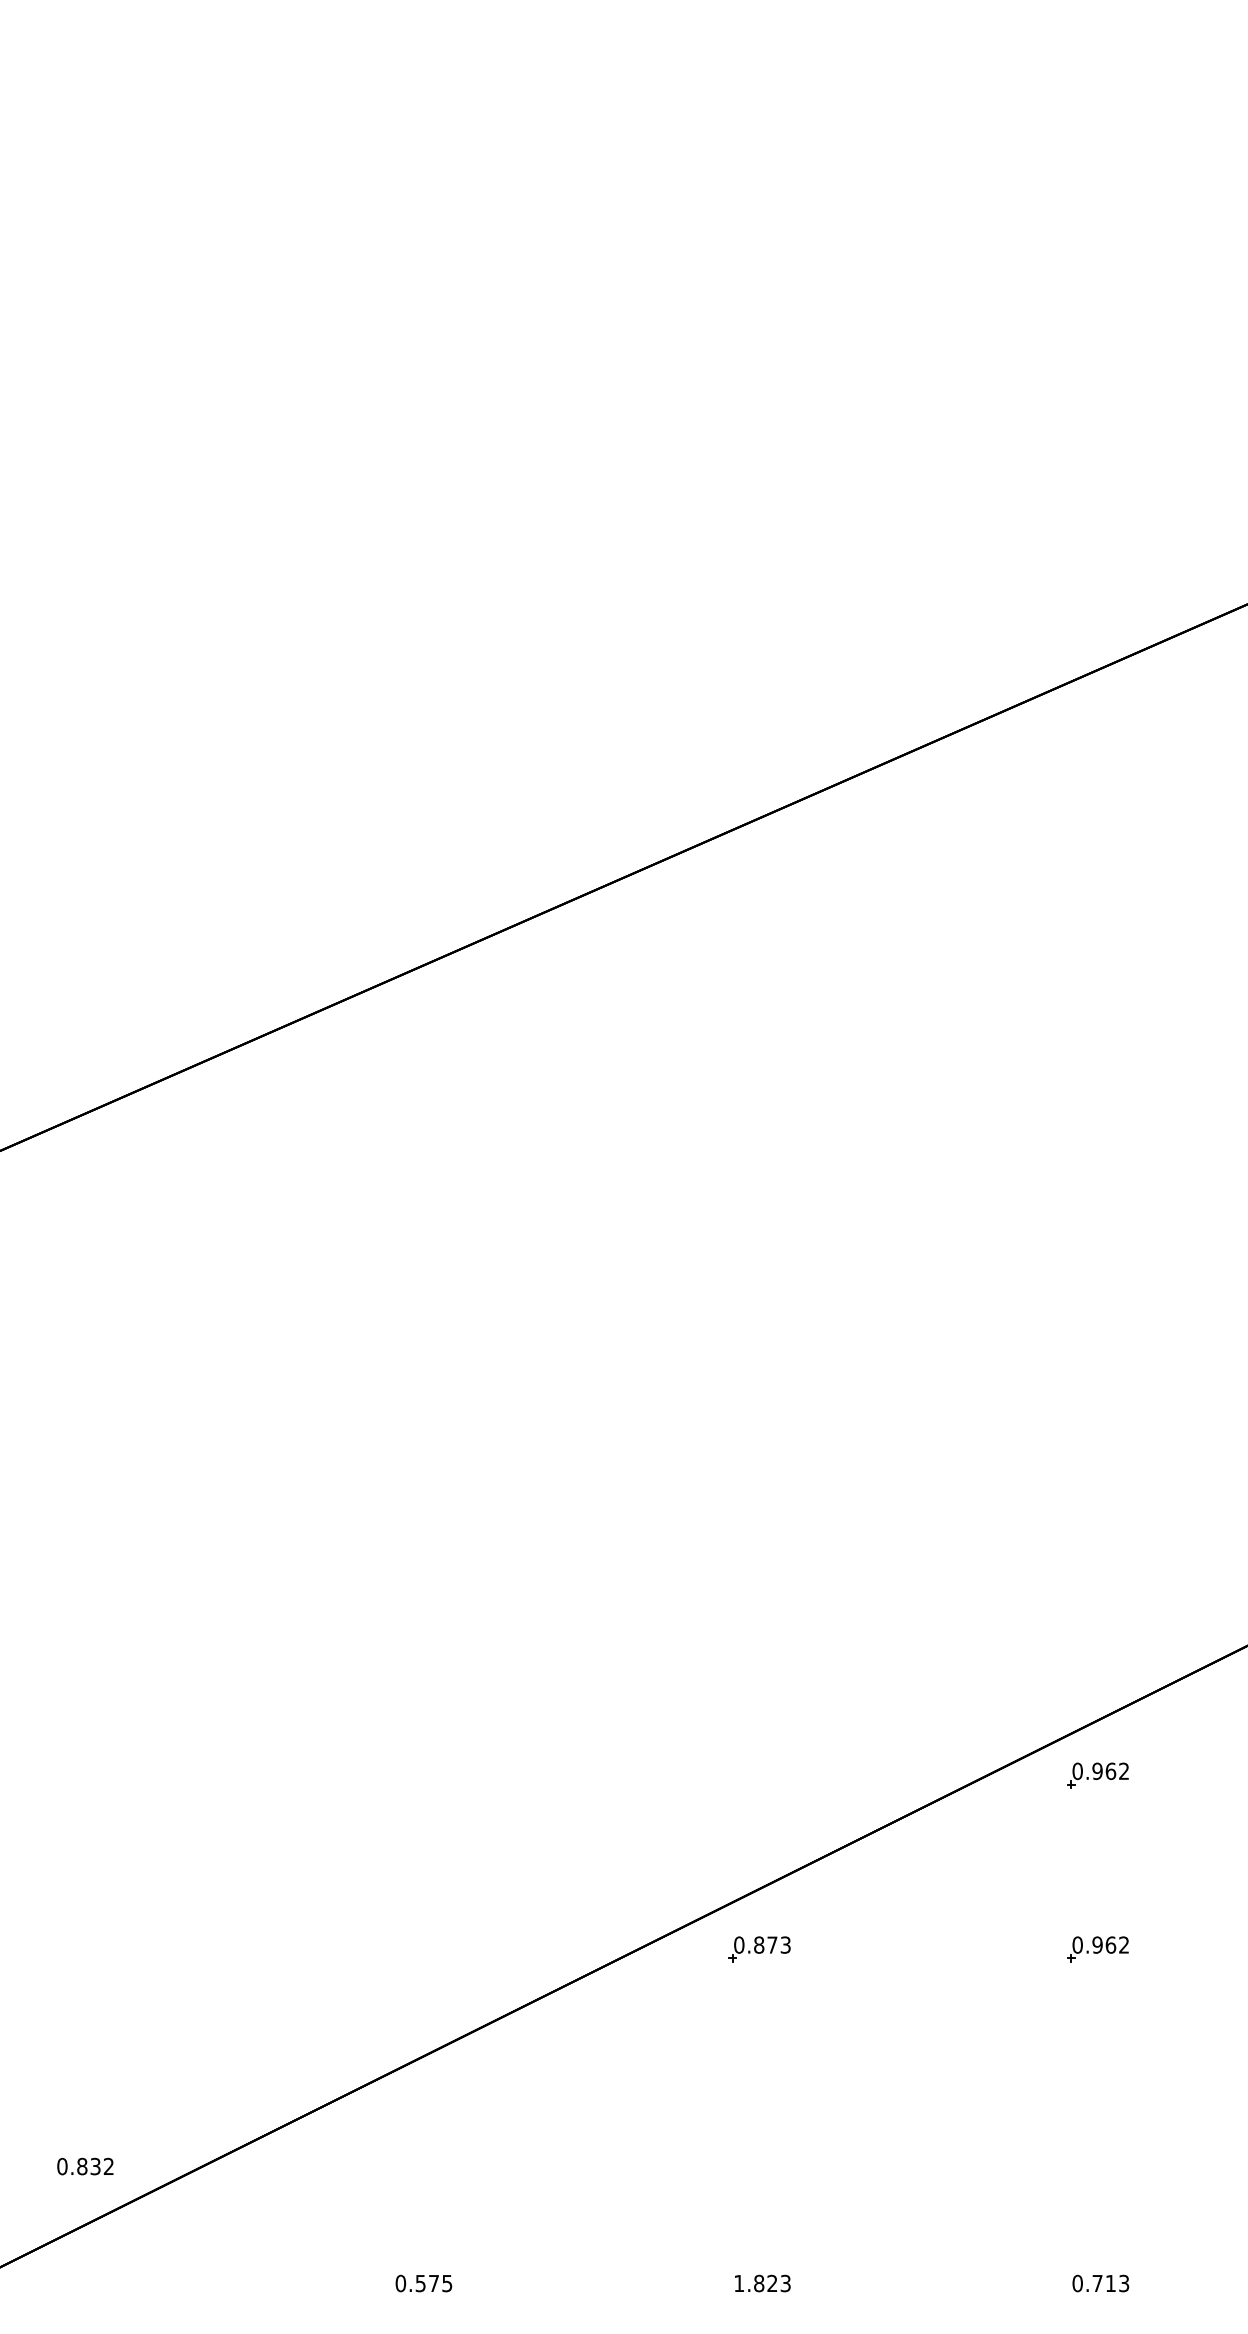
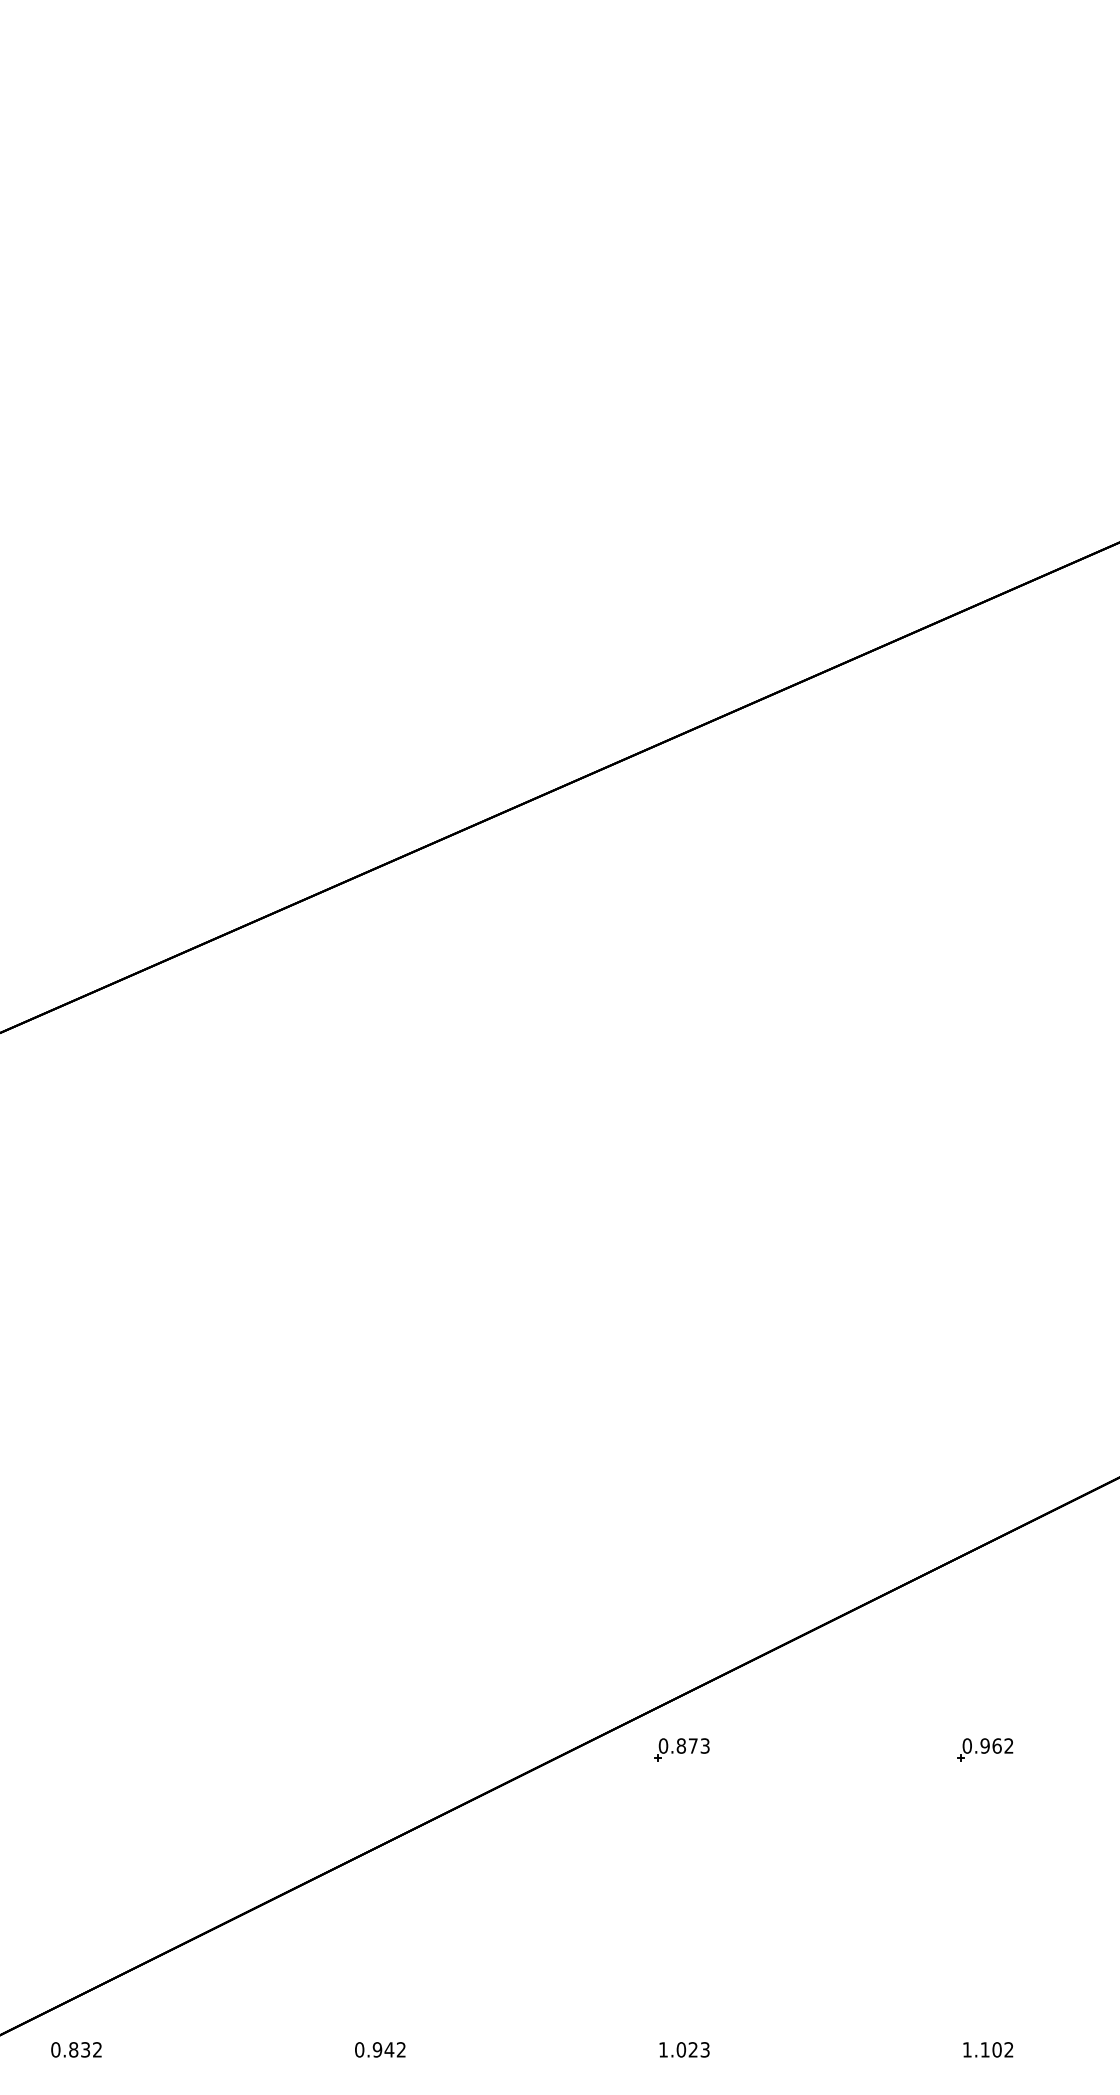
part: (1097, 1775) -> (985, 1593), removed
text: (85, 2166) -> (76, 2049), moved
text: (432, 2283) -> (388, 2049), 0.575 -> 0.942
text: (759, 2283) -> (681, 2049), 1.823 -> 1.023
text: (1100, 2283) -> (987, 2049), 0.713 -> 1.102

